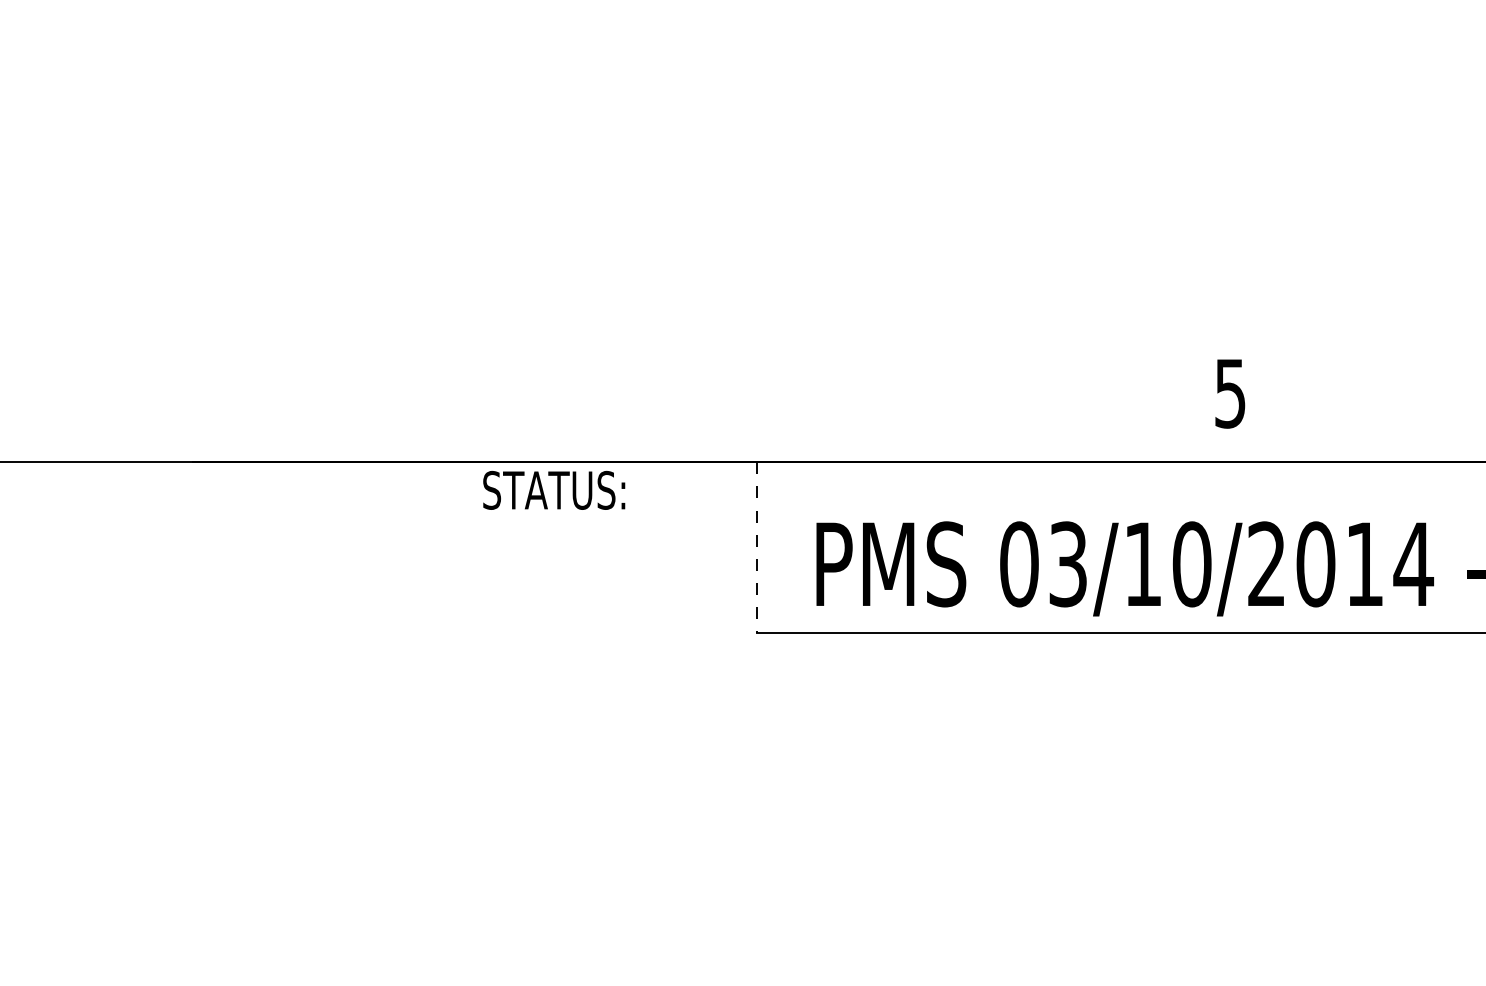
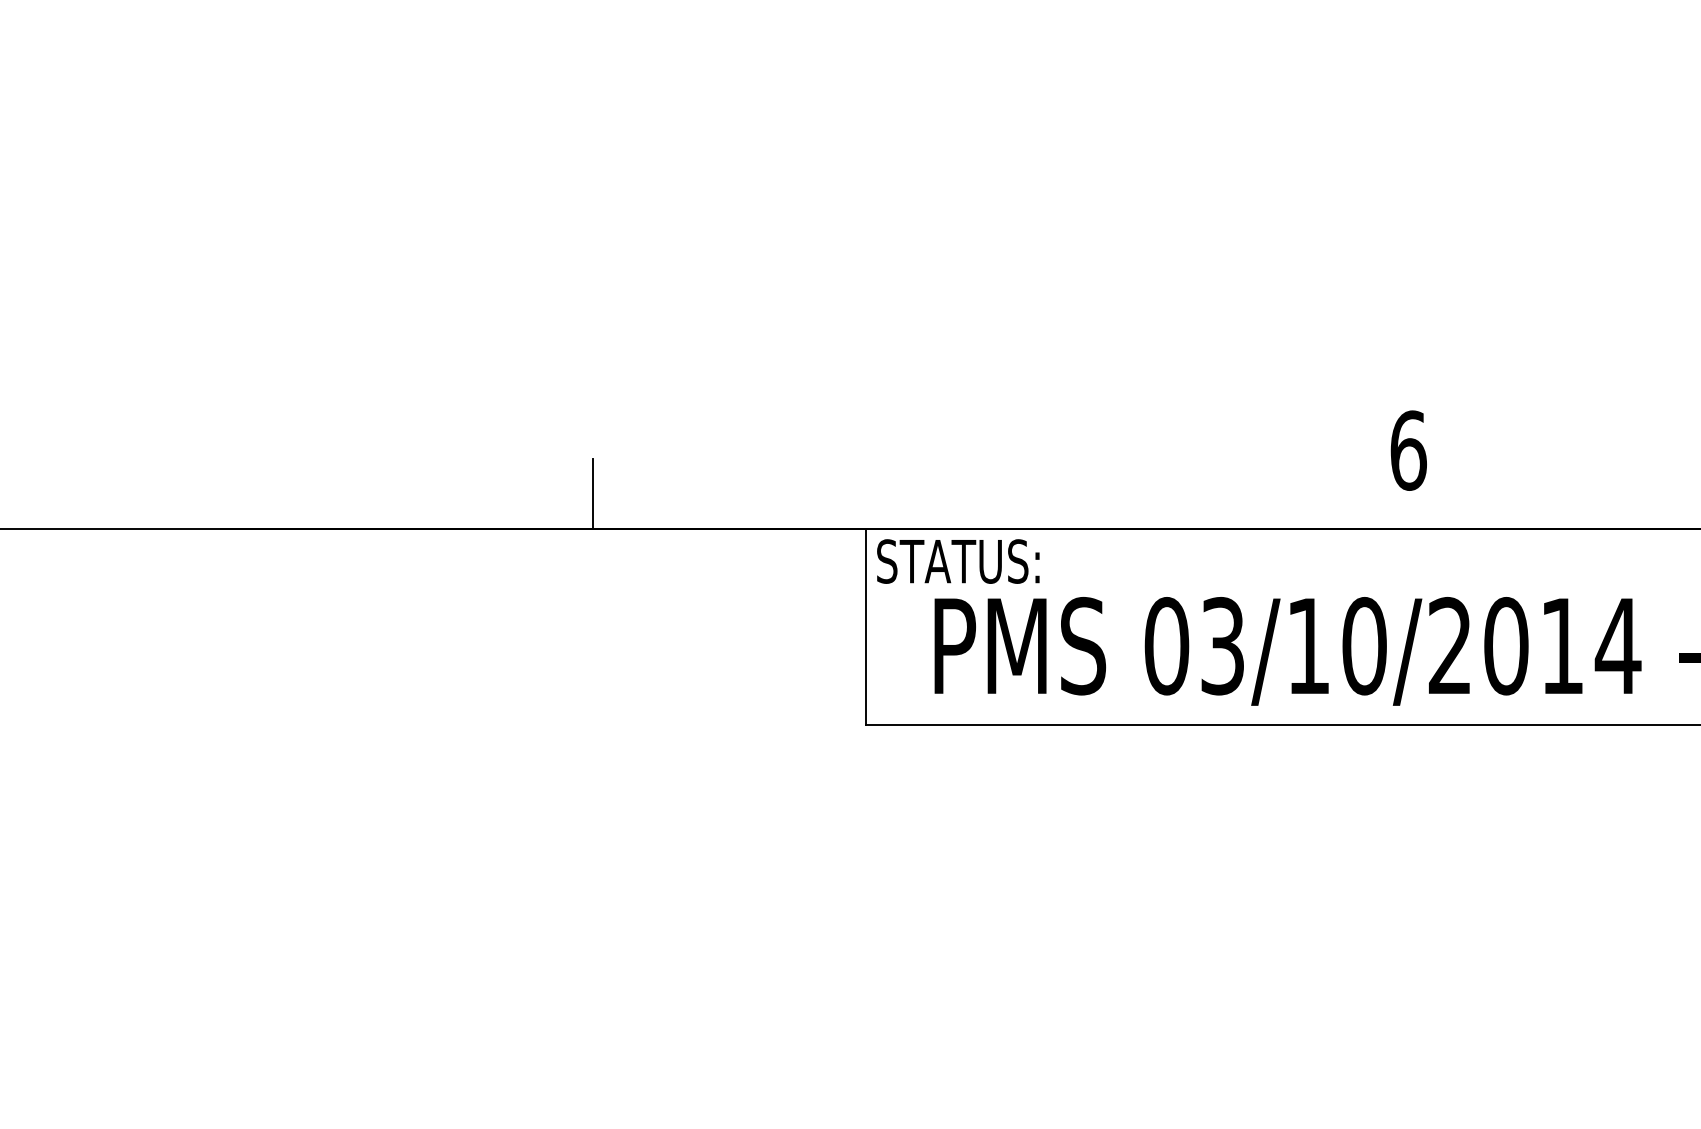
text: (1230, 393) -> (1408, 450), 5 -> 6
line: (518, 431) -> (593, 494), added
text: (554, 489) -> (958, 560), moved
line: (756, 548) -> (865, 628), dashed -> solid

